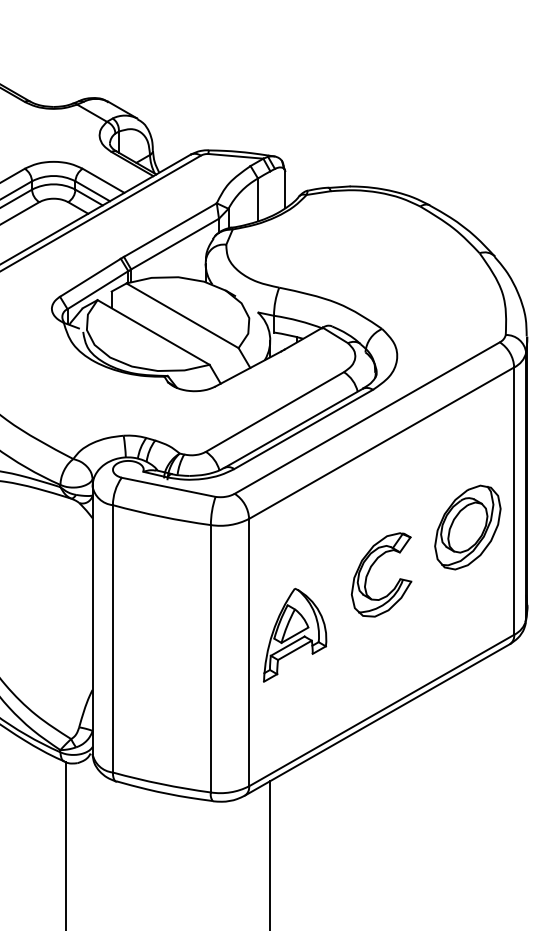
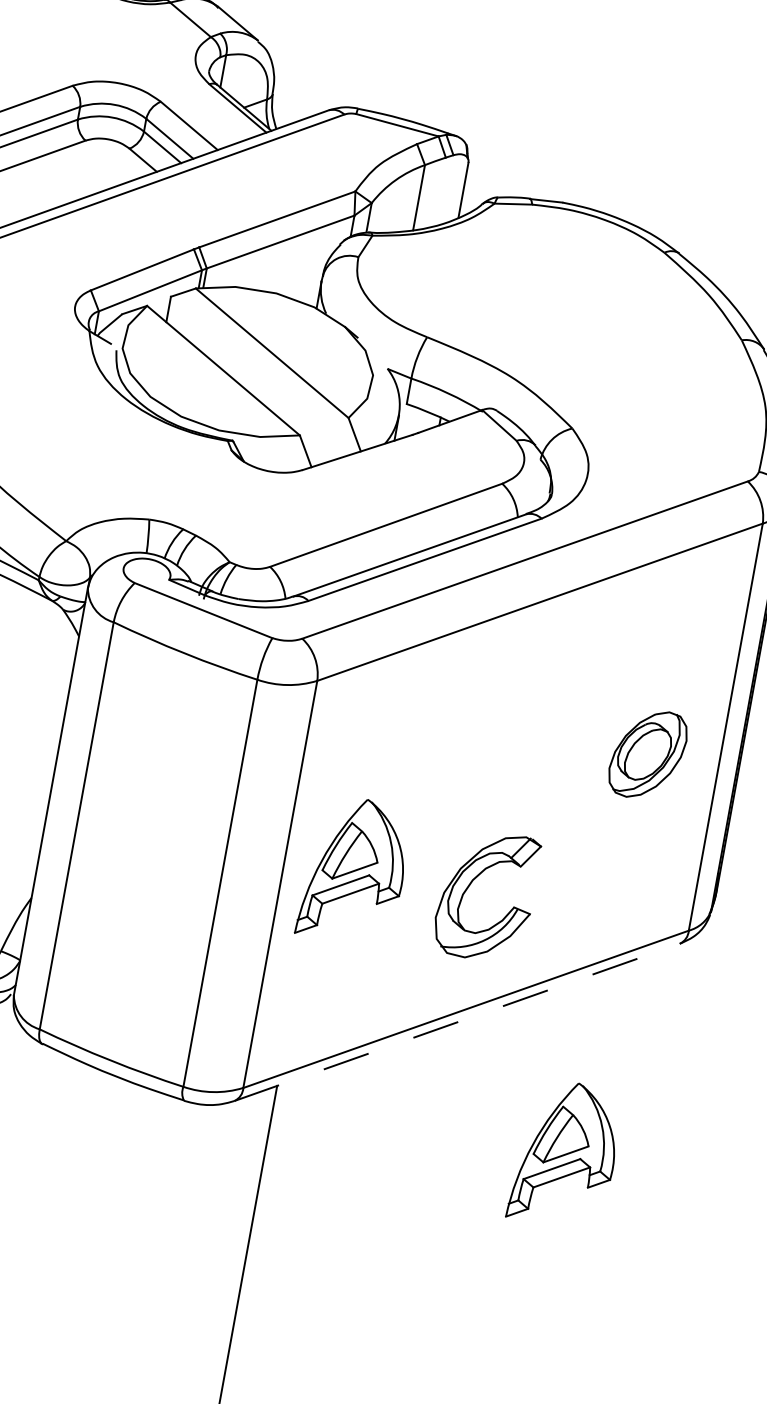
part: (467, 527) -> (647, 754), size x0.7
part: (371, 568) -> (473, 883), moved
line: (377, 719) -> (457, 1021), solid -> dashed
part: (462, 791) -> (566, 1154), added

